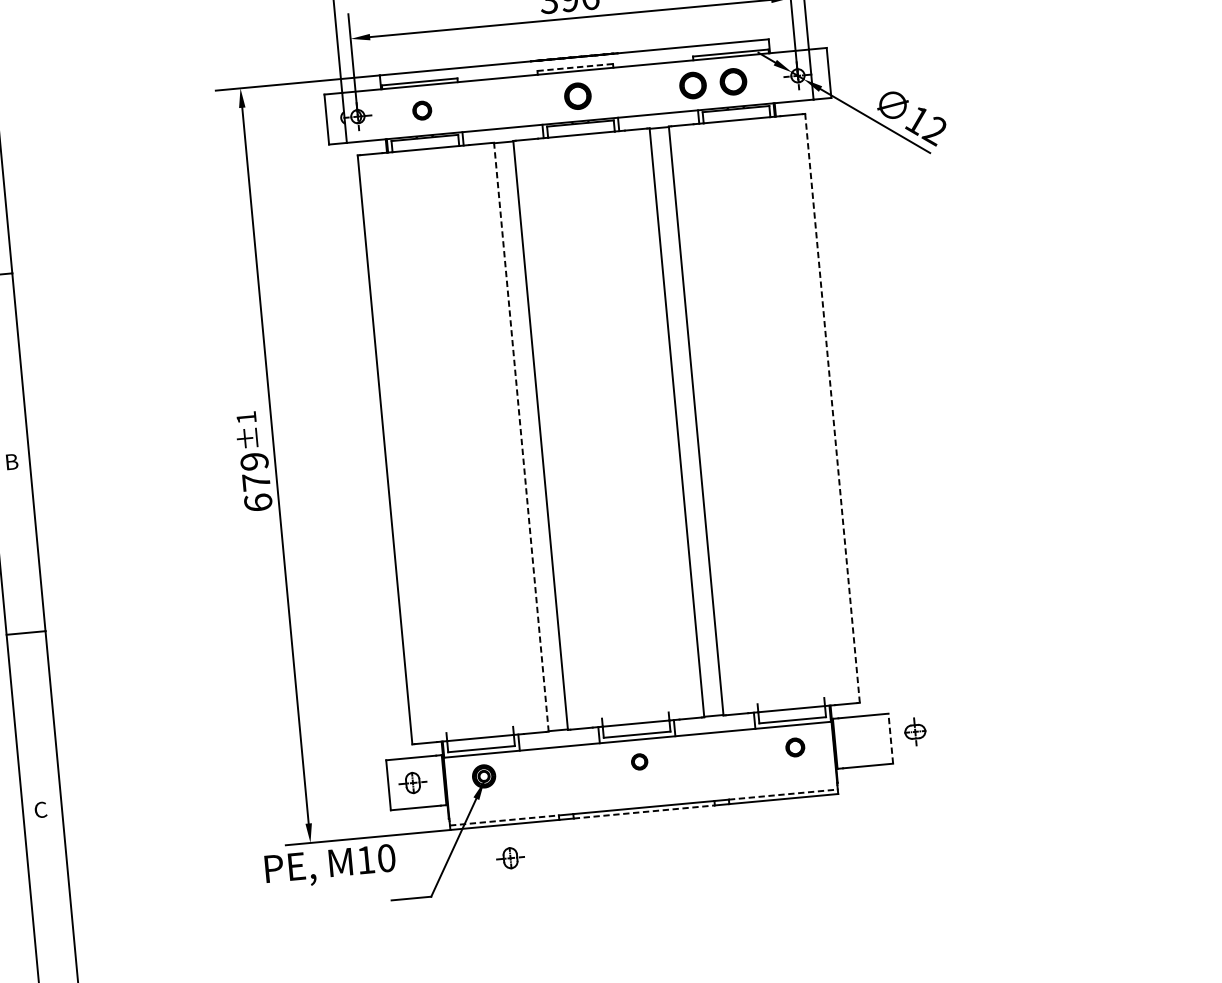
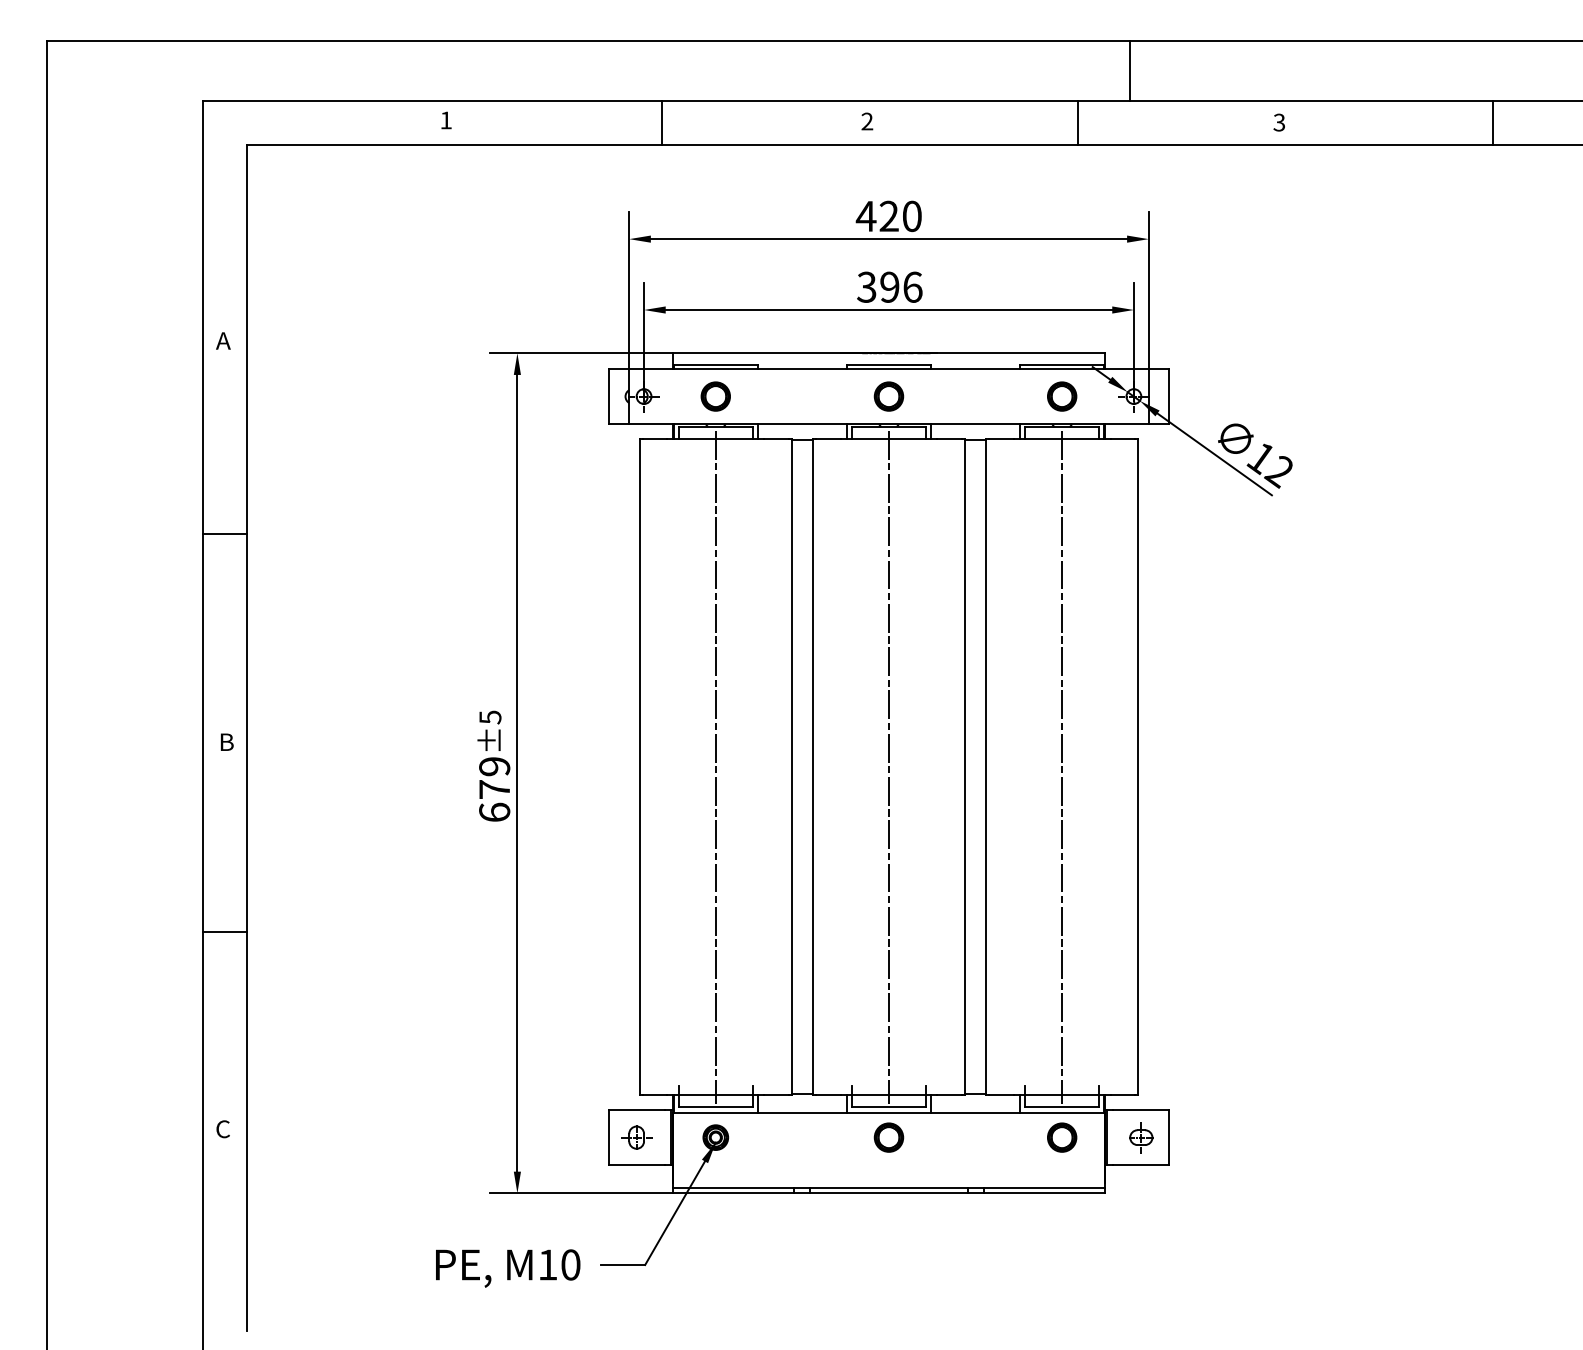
line: (575, 67) -> (889, 364), dashed -> solid
part: (693, 85) -> (1017, 396), removed
part: (422, 110) -> (715, 396), size x1.43
line: (832, 408) -> (1138, 767), dashed -> solid
line: (764, 414) -> (1062, 766), added
text: (246, 417) -> (490, 717), ±1 -> ±5
line: (608, 428) -> (888, 766), added
line: (521, 437) -> (791, 767), dashed -> solid
line: (452, 443) -> (715, 766), added
part: (915, 731) -> (1141, 1137), moved
line: (890, 738) -> (1168, 1137), dashed -> solid
part: (795, 747) -> (1062, 1137), size x1.43
part: (639, 761) -> (888, 1137), size x1.67
line: (783, 794) -> (1044, 1188), dashed -> solid
line: (643, 812) -> (888, 1193), dashed -> solid
line: (504, 820) -> (733, 1188), dashed -> solid
part: (510, 858) -> (736, 1230), removed
text: (330, 866) -> (508, 1268), moved

